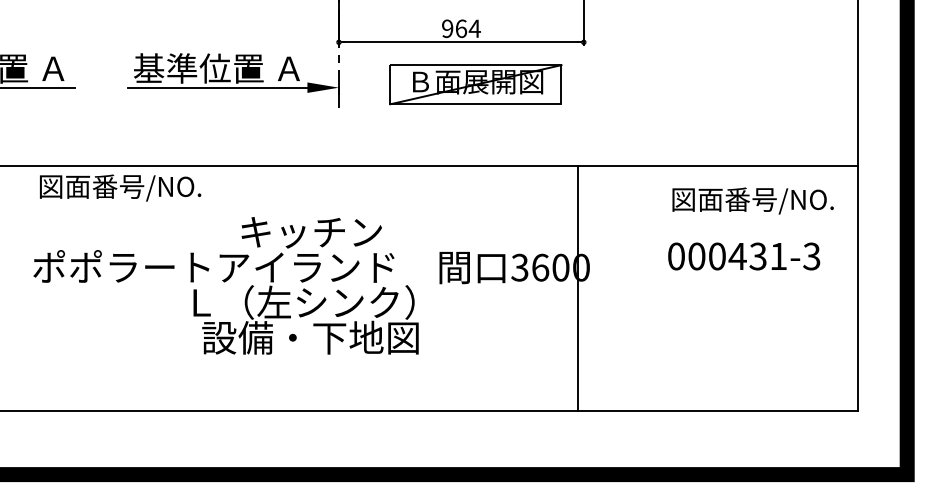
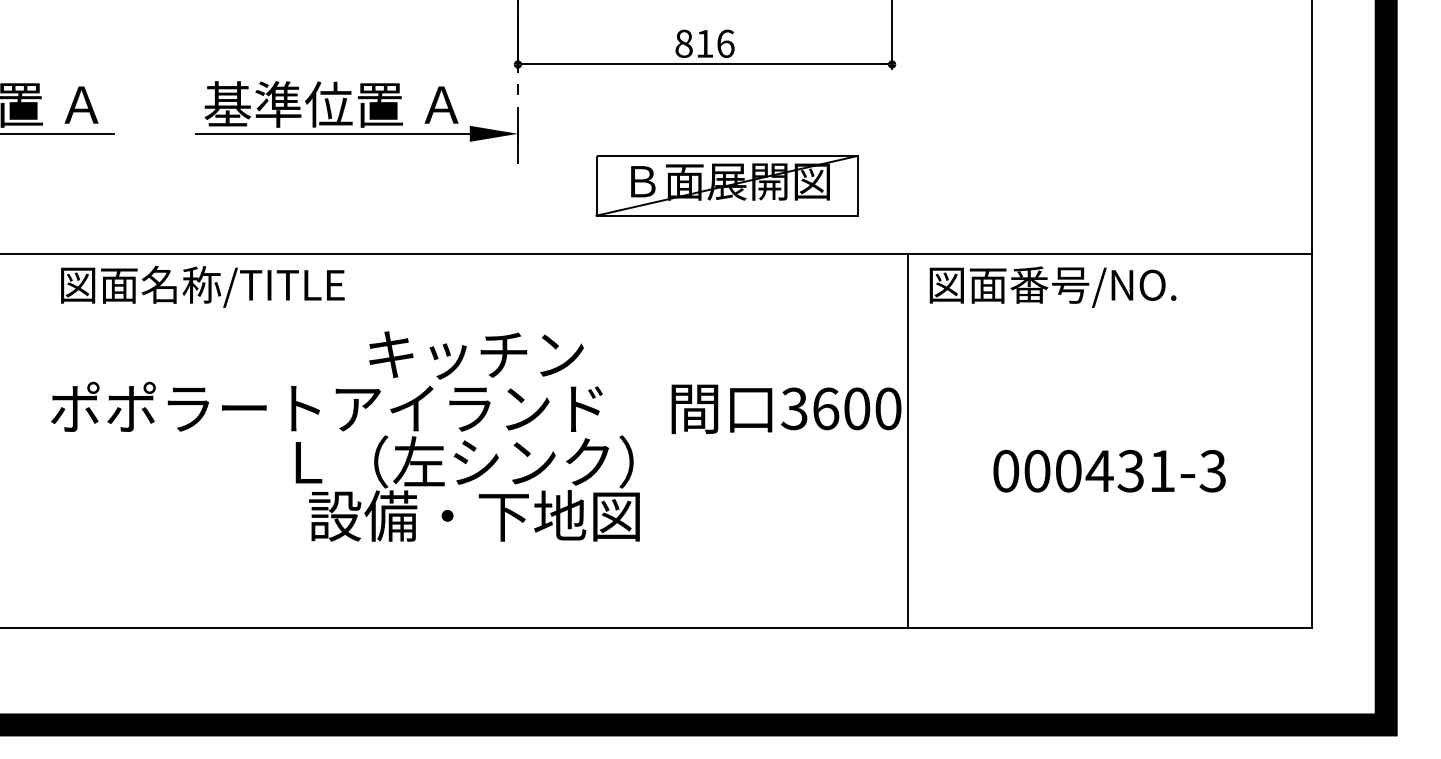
text: (461, 28) -> (705, 43), 964 -> 816
part: (475, 84) -> (726, 185), moved
text: (158, 186) -> (242, 284), 図面番号/NO. -> 図面名称/TITLE
text: (752, 200) -> (1052, 286), moved
text: (744, 256) -> (1110, 471), moved
line: (578, 288) -> (908, 440), moved

